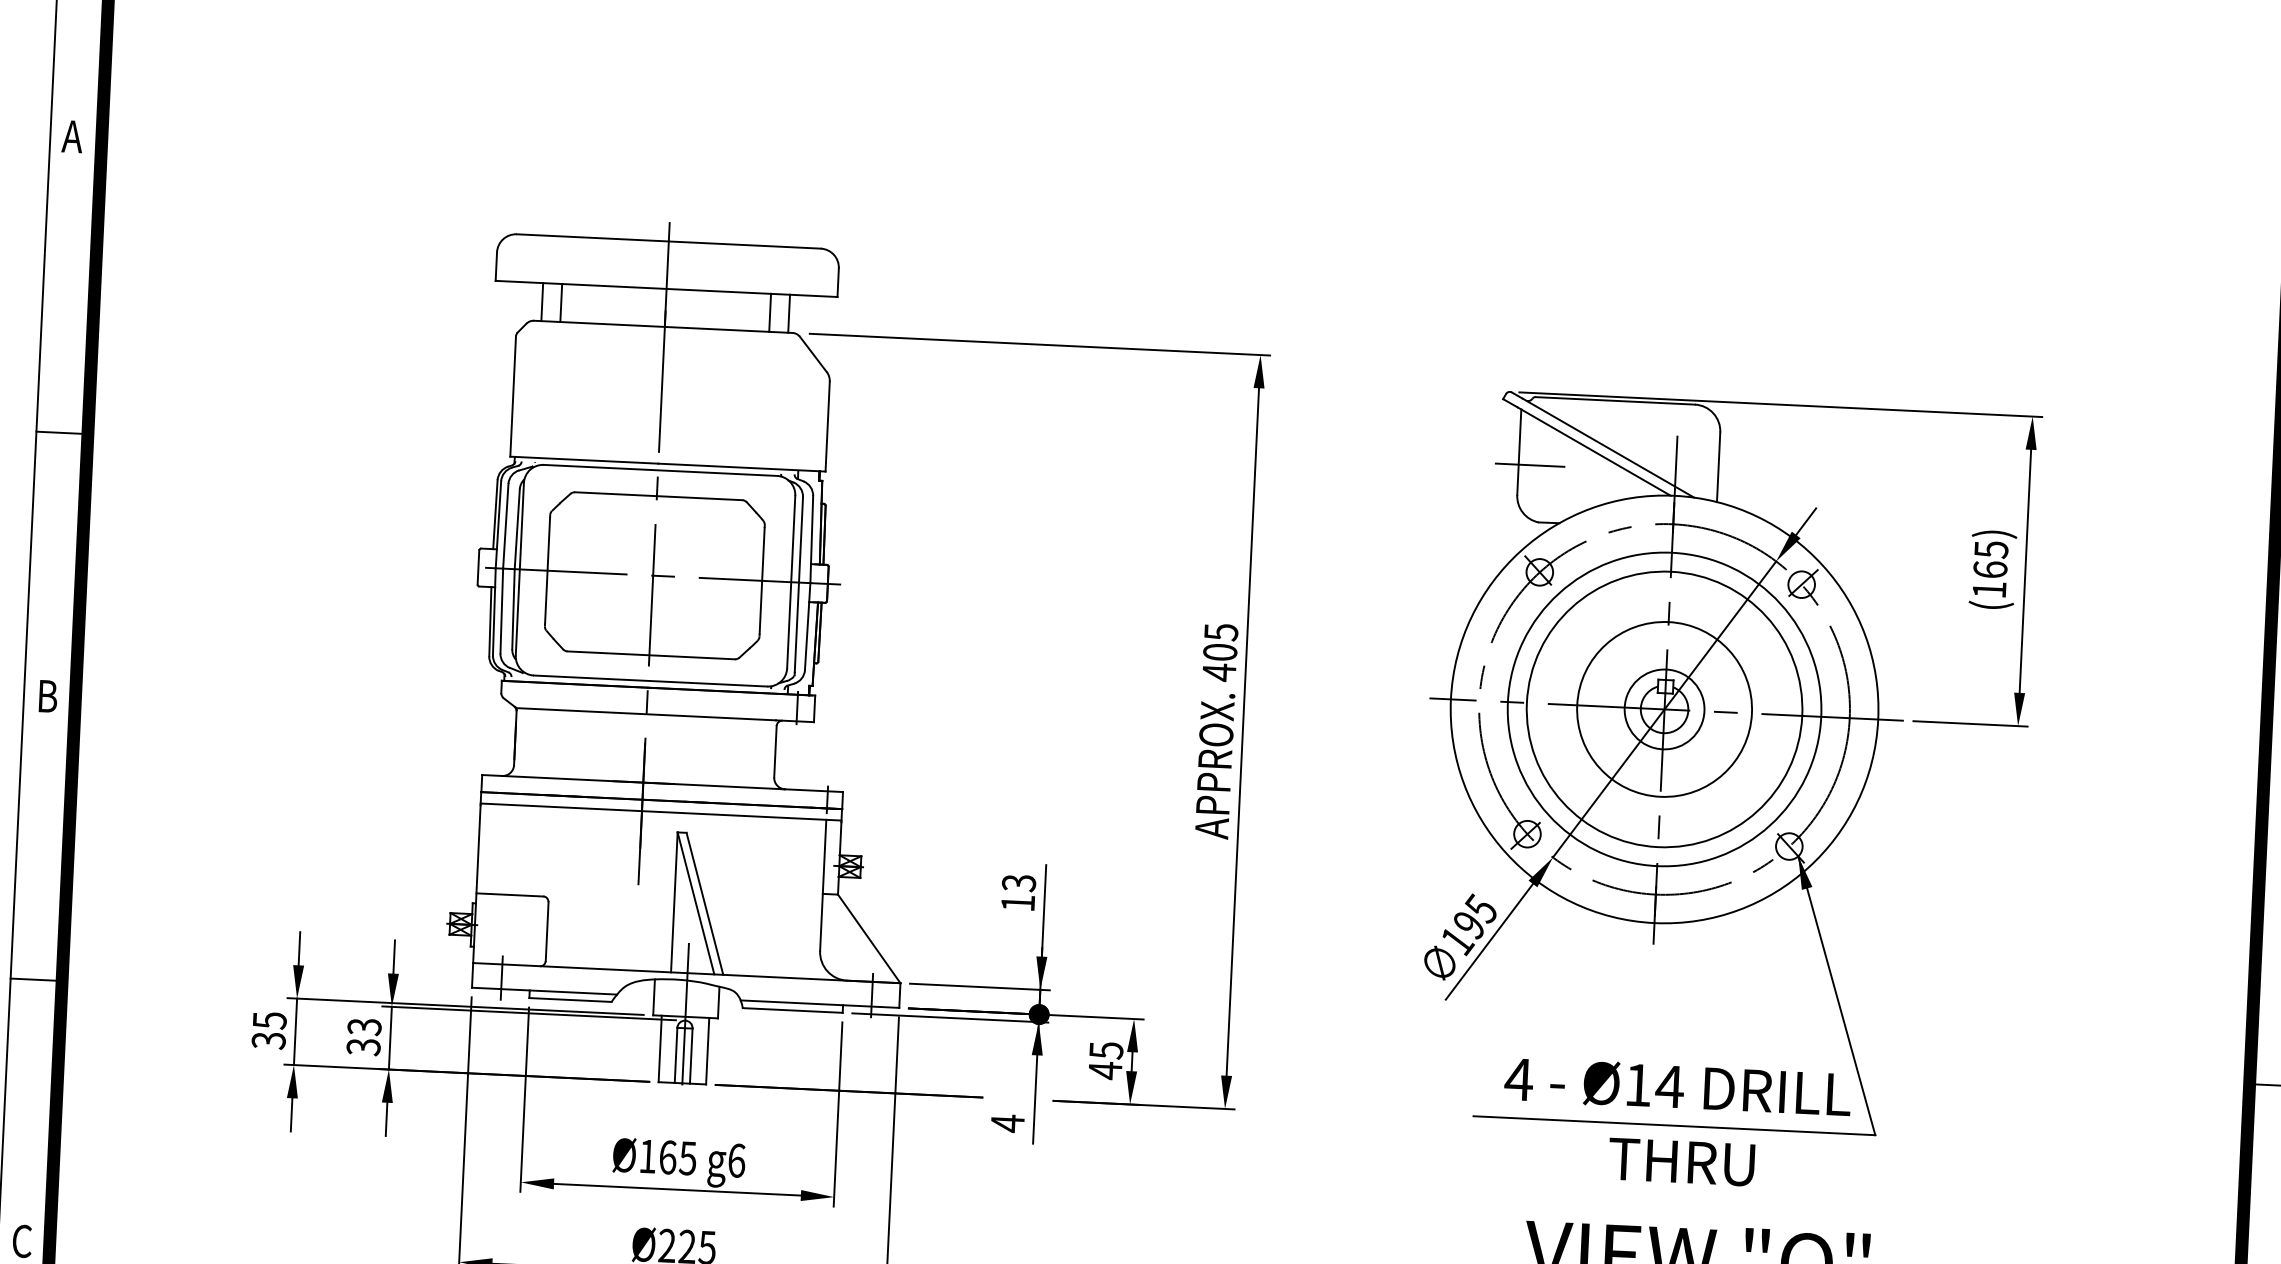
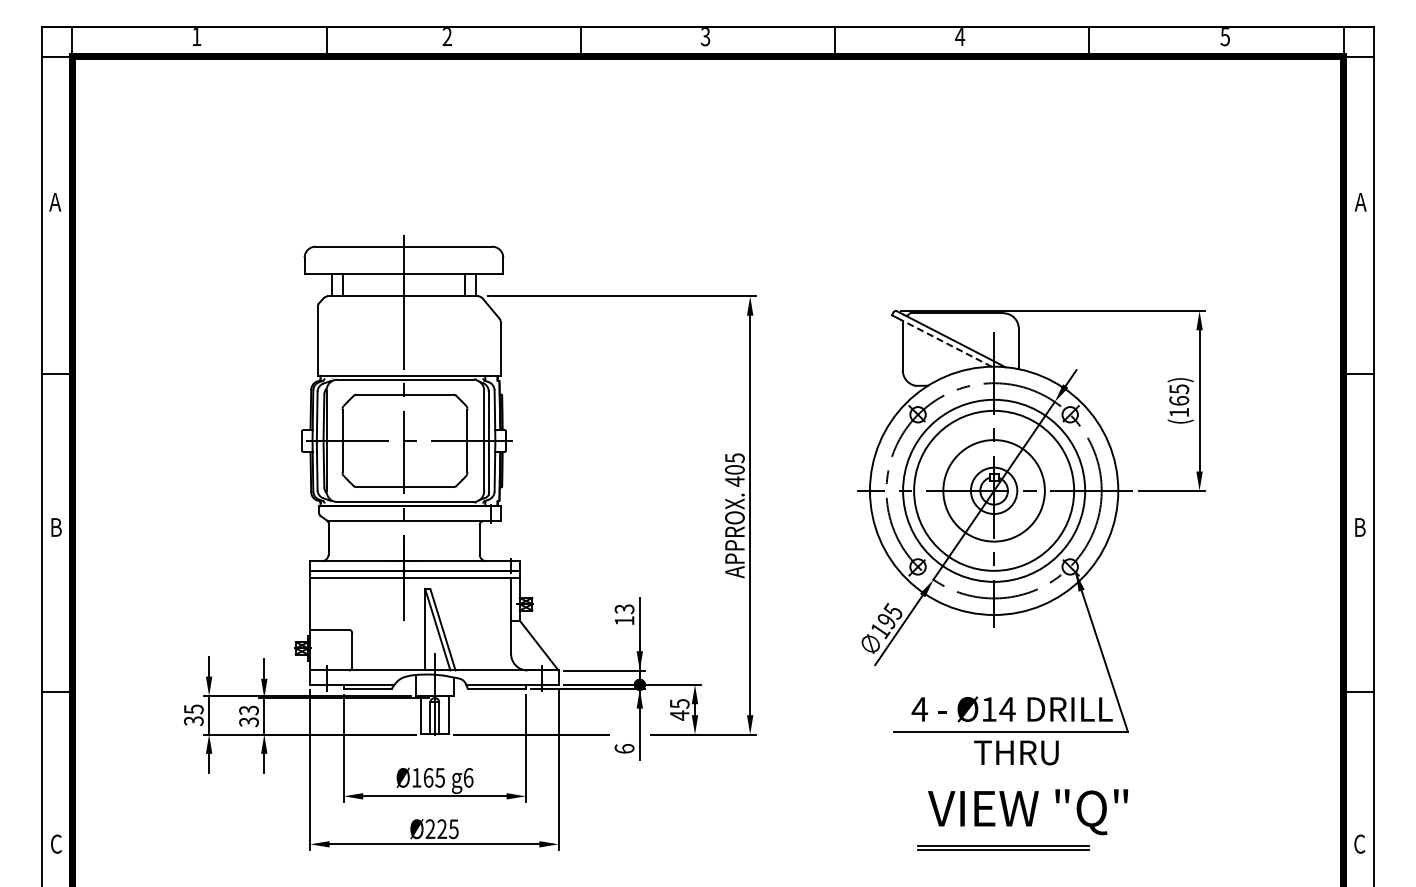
line: (1592, 451) -> (945, 343), solid -> dashed
line: (1530, 464) -> (909, 352), removed
text: (1007, 1122) -> (624, 748), 4 -> 6

